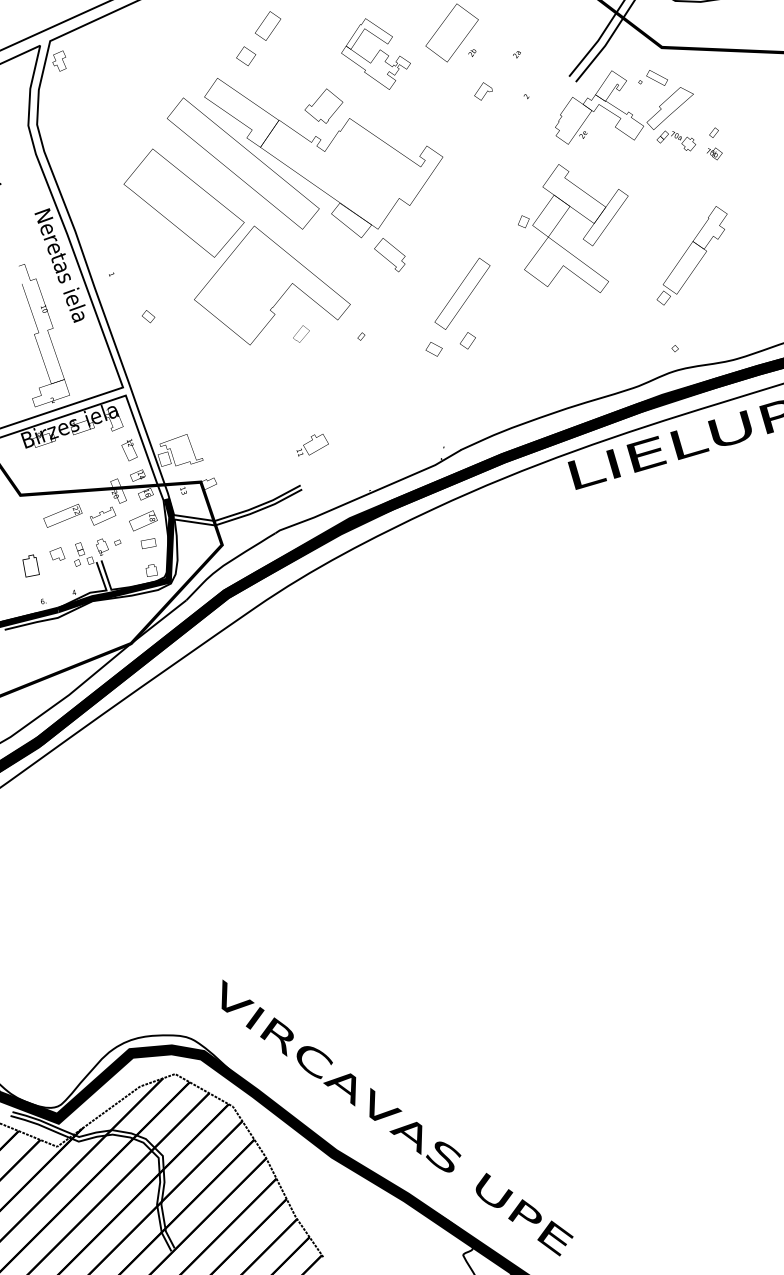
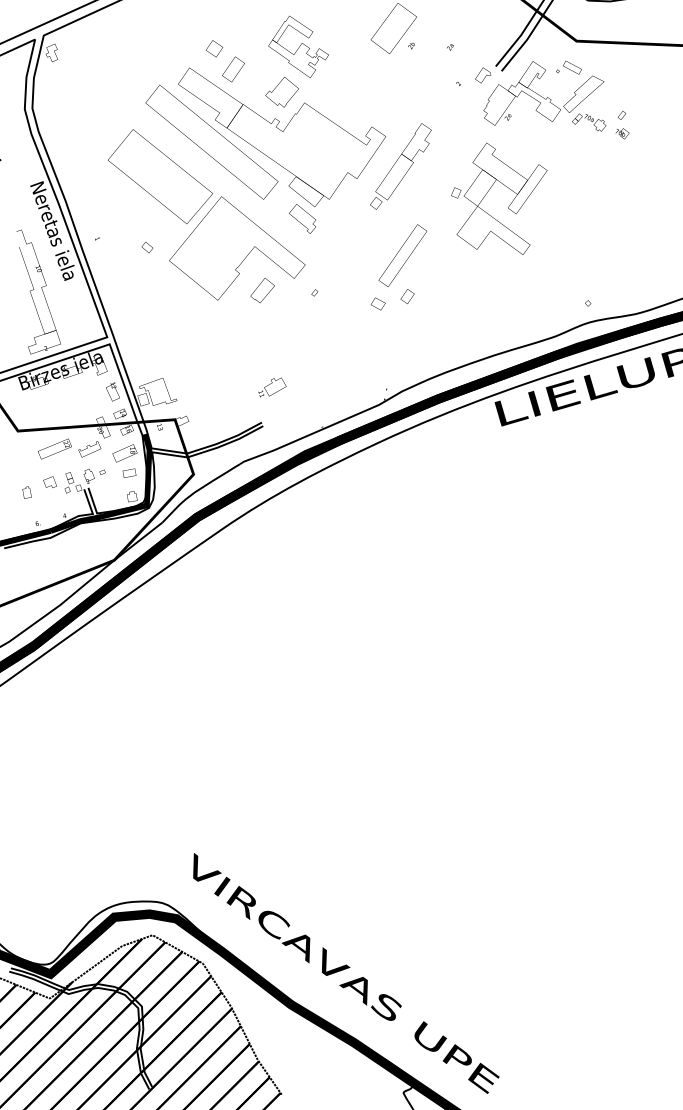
part: (267, 26) -> (233, 69), moved
part: (375, 53) -> (298, 46), moved
part: (483, 91) -> (483, 75), moved
part: (389, 254) -> (302, 218), moved
part: (691, 255) -> (400, 166), moved
part: (148, 316) -> (147, 247), moved
part: (301, 333) -> (262, 290), size x1.67
part: (30, 565) -> (26, 492), size x0.62

